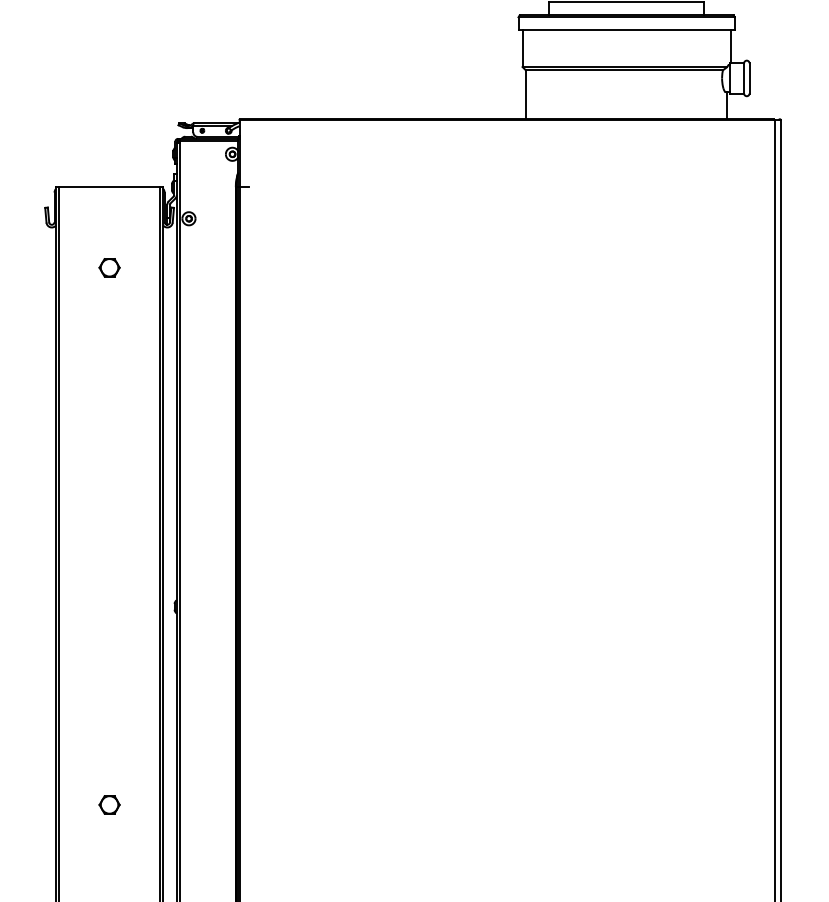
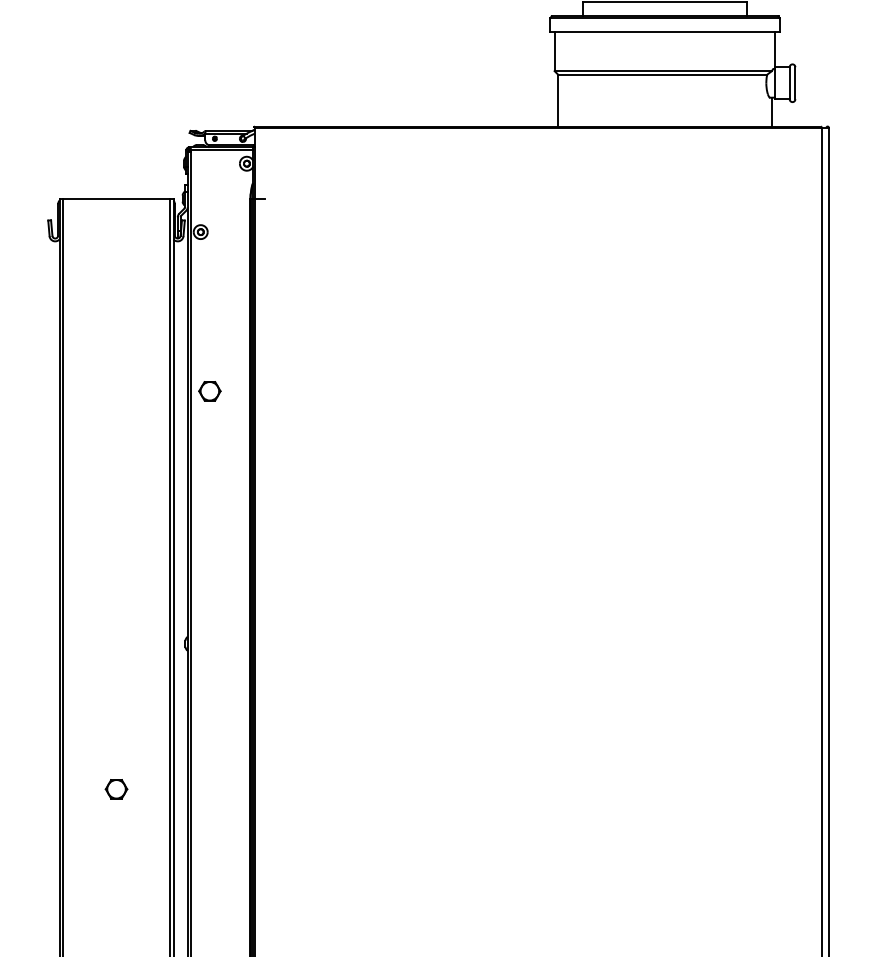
part: (109, 267) -> (209, 390), moved
part: (109, 804) -> (116, 788), moved

